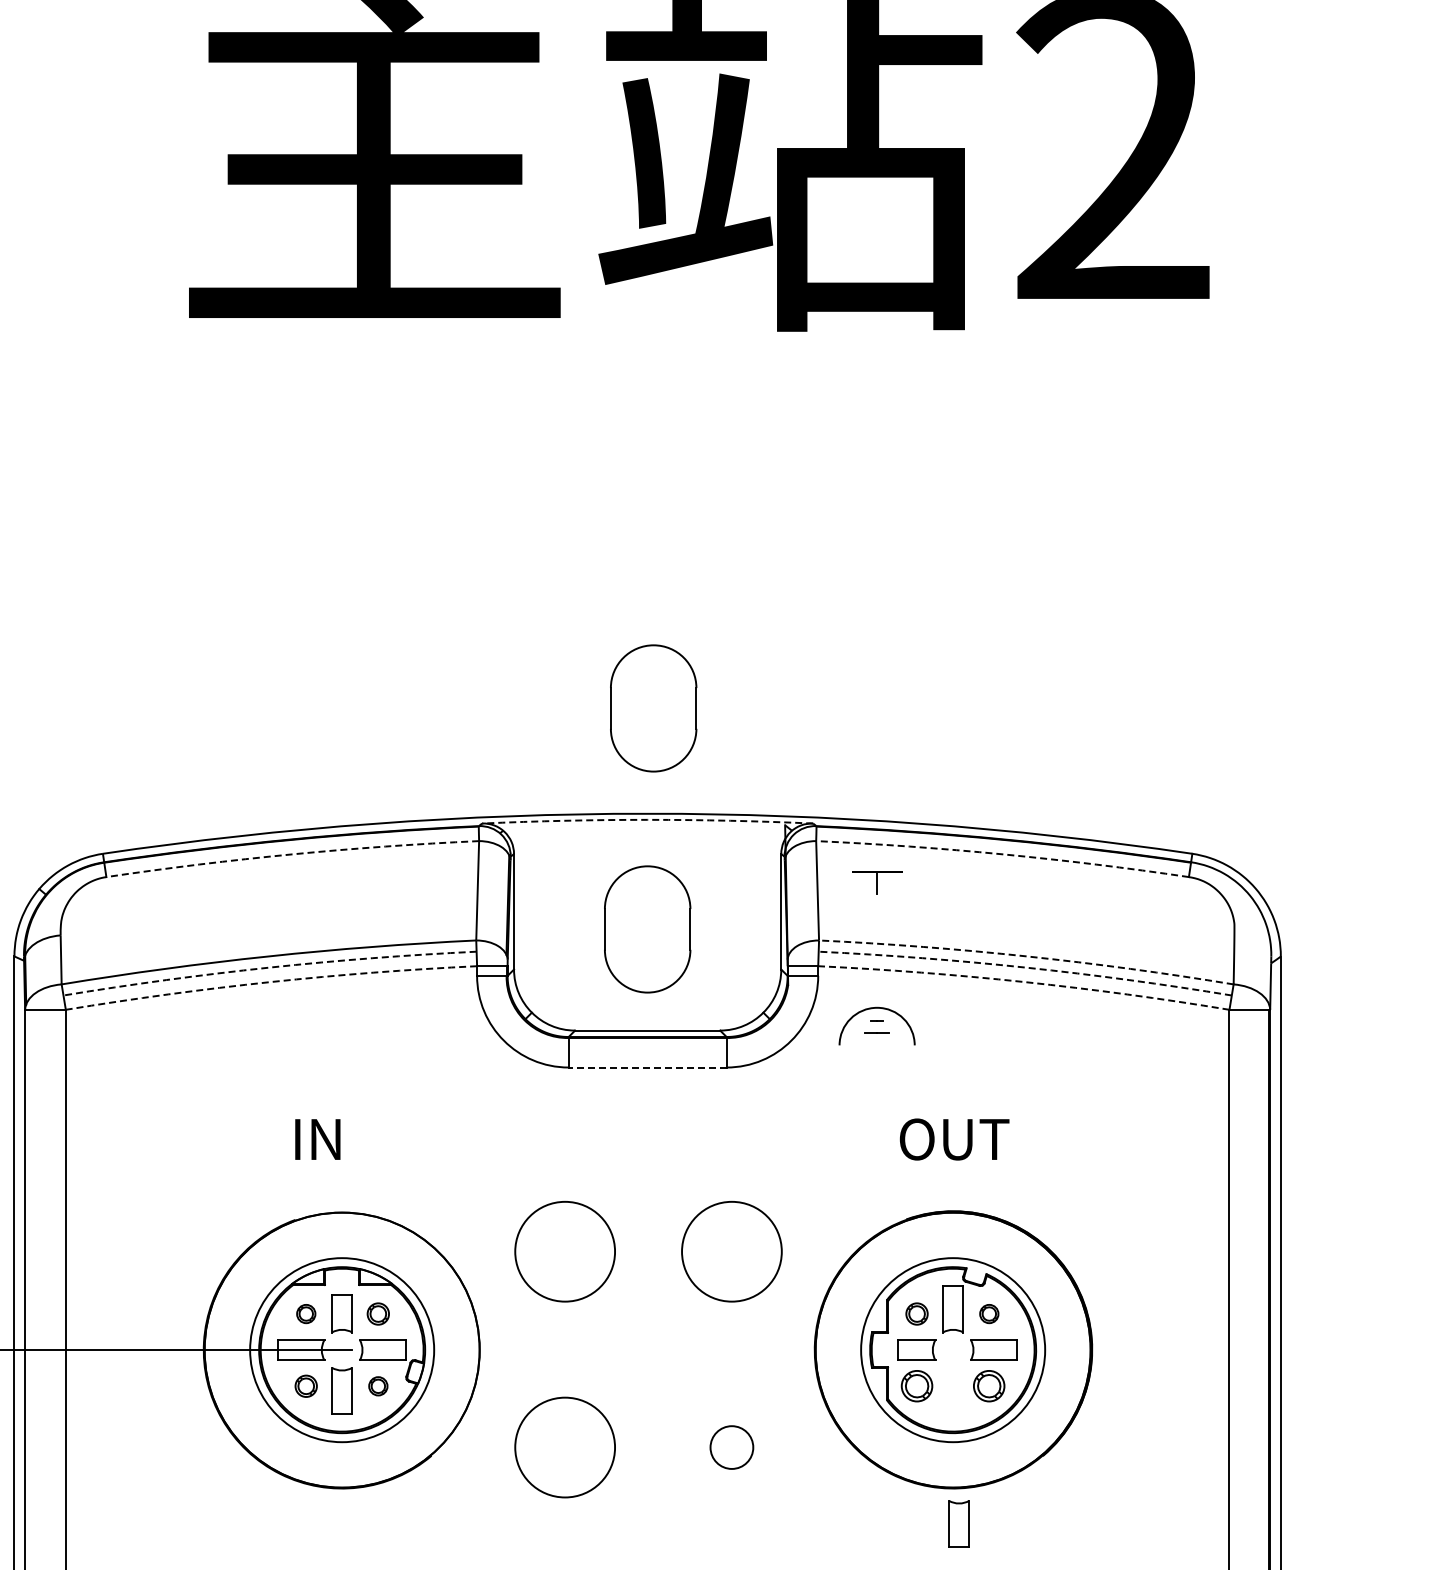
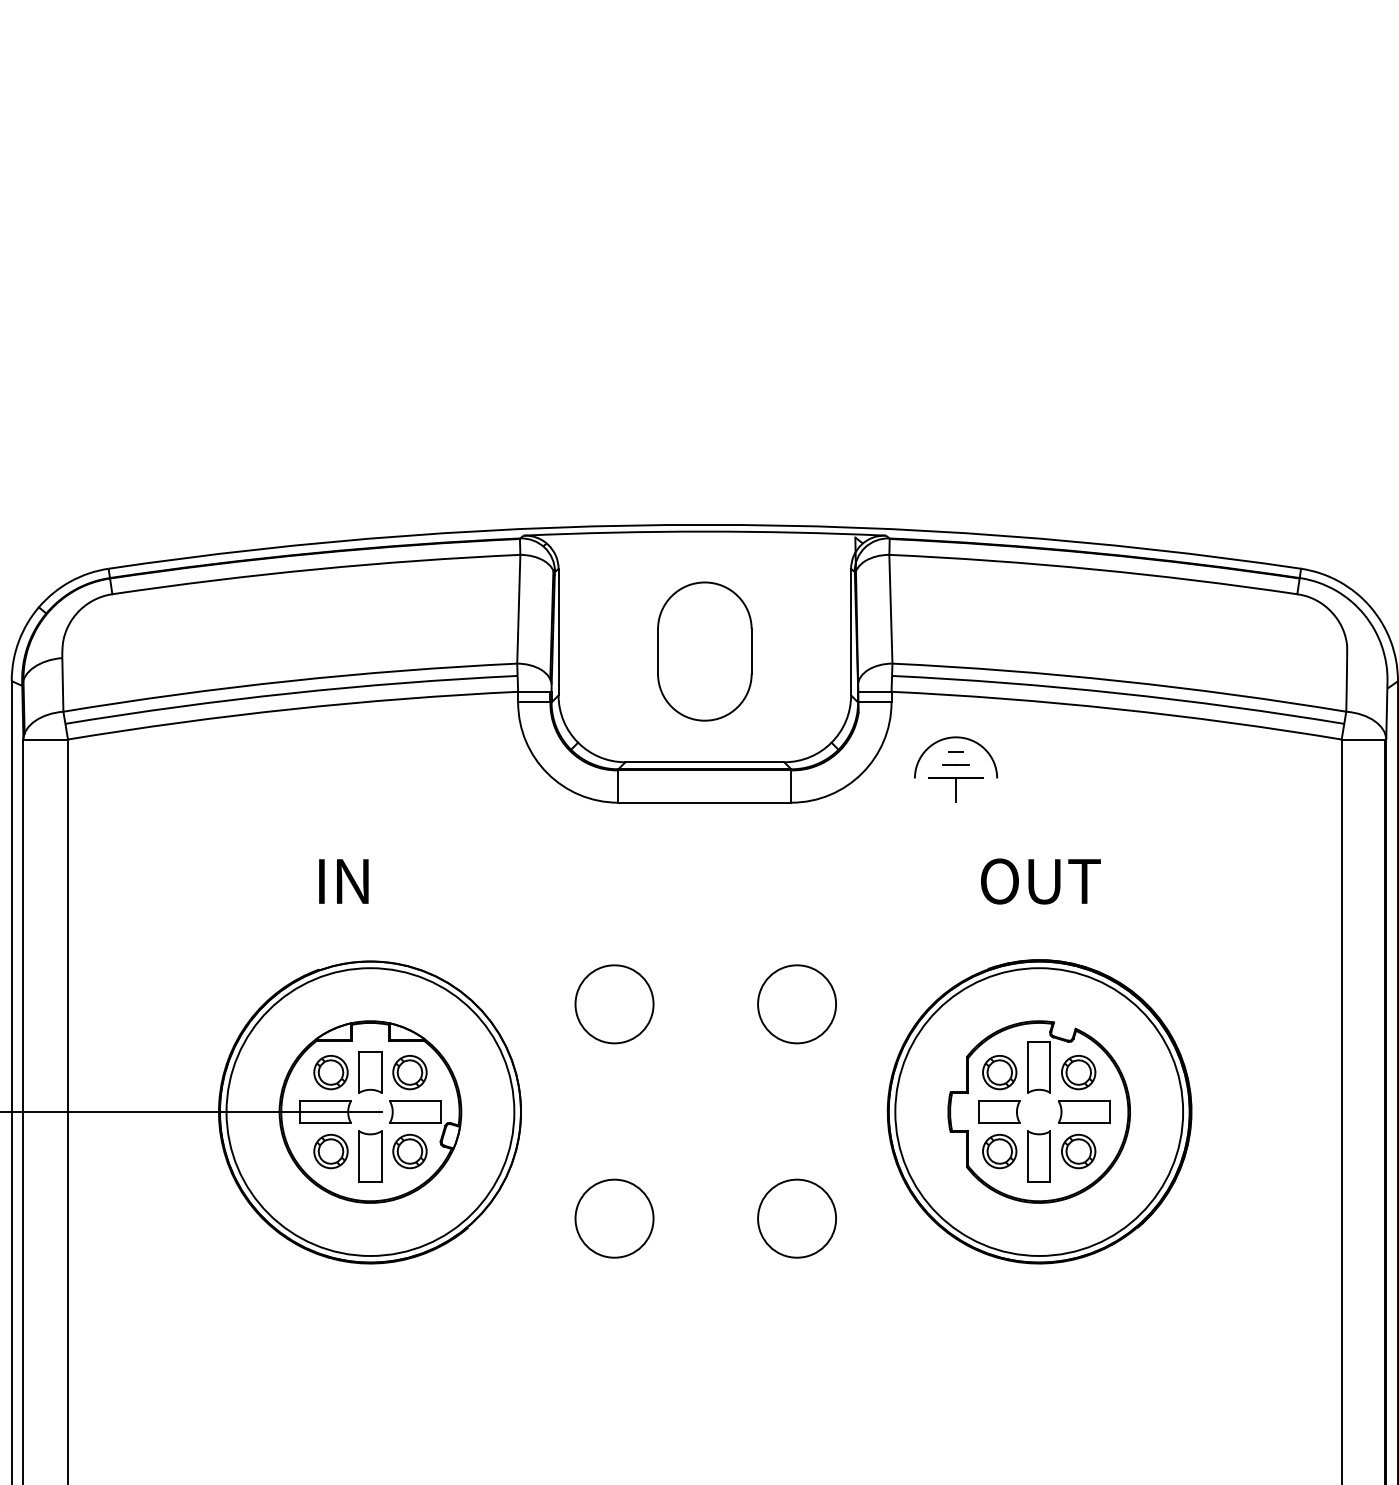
part: (653, 708) -> (711, 409), removed
arc: (647, 819) -> (704, 531), dashed -> solid
arc: (292, 854) -> (316, 569), dashed -> solid
arc: (1003, 854) -> (1094, 569), dashed -> solid
part: (877, 882) -> (956, 789), moved
arc: (1026, 956) -> (1119, 681), dashed -> solid
arc: (269, 967) -> (290, 693), dashed -> solid
arc: (1025, 967) -> (1118, 693), dashed -> solid
arc: (270, 982) -> (292, 709), dashed -> solid
arc: (1024, 982) -> (1117, 709), dashed -> solid
line: (647, 1067) -> (704, 802), dashed -> solid
circle: (564, 1251) -> (613, 1004), size x0.71
circle: (731, 1251) -> (796, 1004), size x0.71
part: (306, 1313) -> (331, 1071), size x1.67
part: (378, 1313) -> (410, 1071), size x1.43
part: (916, 1313) -> (999, 1071), size x1.43
part: (989, 1313) -> (1079, 1071), size x1.67
circle: (341, 1349) -> (369, 1111), size x1.43
circle: (952, 1349) -> (1038, 1111), size x1.43
part: (306, 1386) -> (331, 1151), size x1.43
part: (378, 1386) -> (410, 1151), size x1.67
circle: (564, 1447) -> (613, 1218), size x0.71
circle: (731, 1447) -> (796, 1218), size x1.67
part: (958, 1523) -> (1038, 1156), moved

